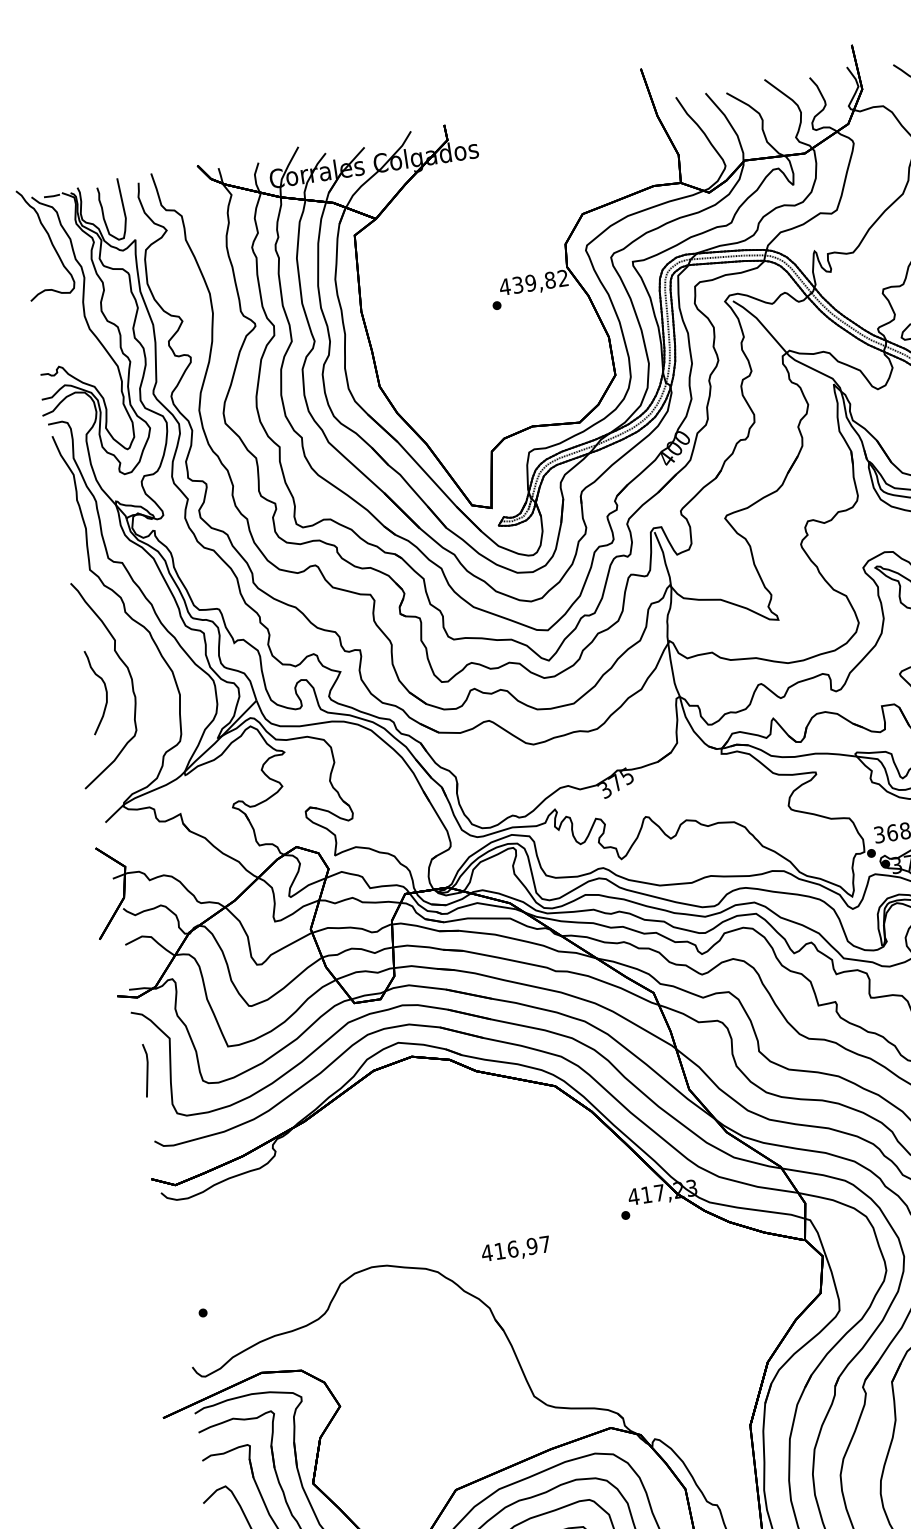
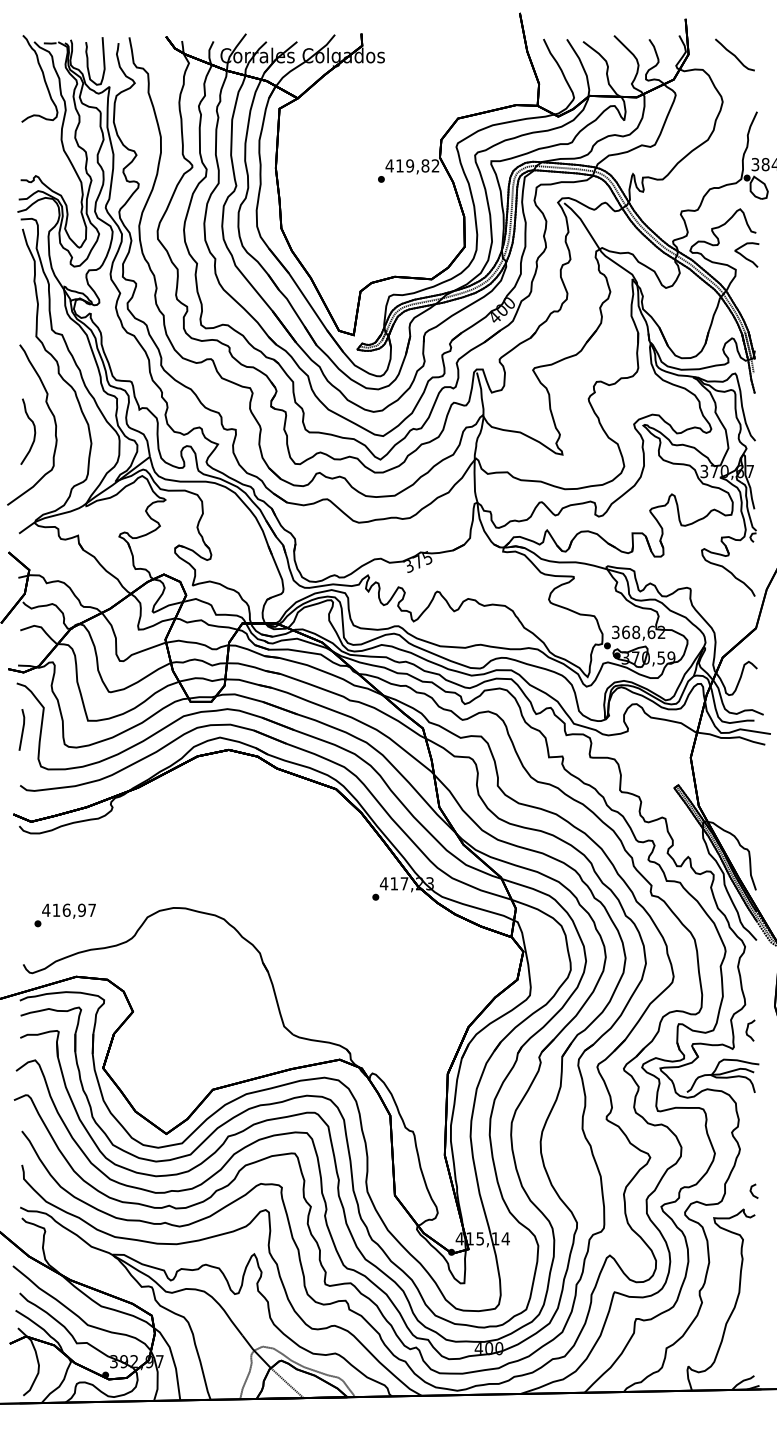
text: (517, 284) -> (399, 165), 439,82 -> 419,82
text: (515, 1249) -> (68, 910), moved

